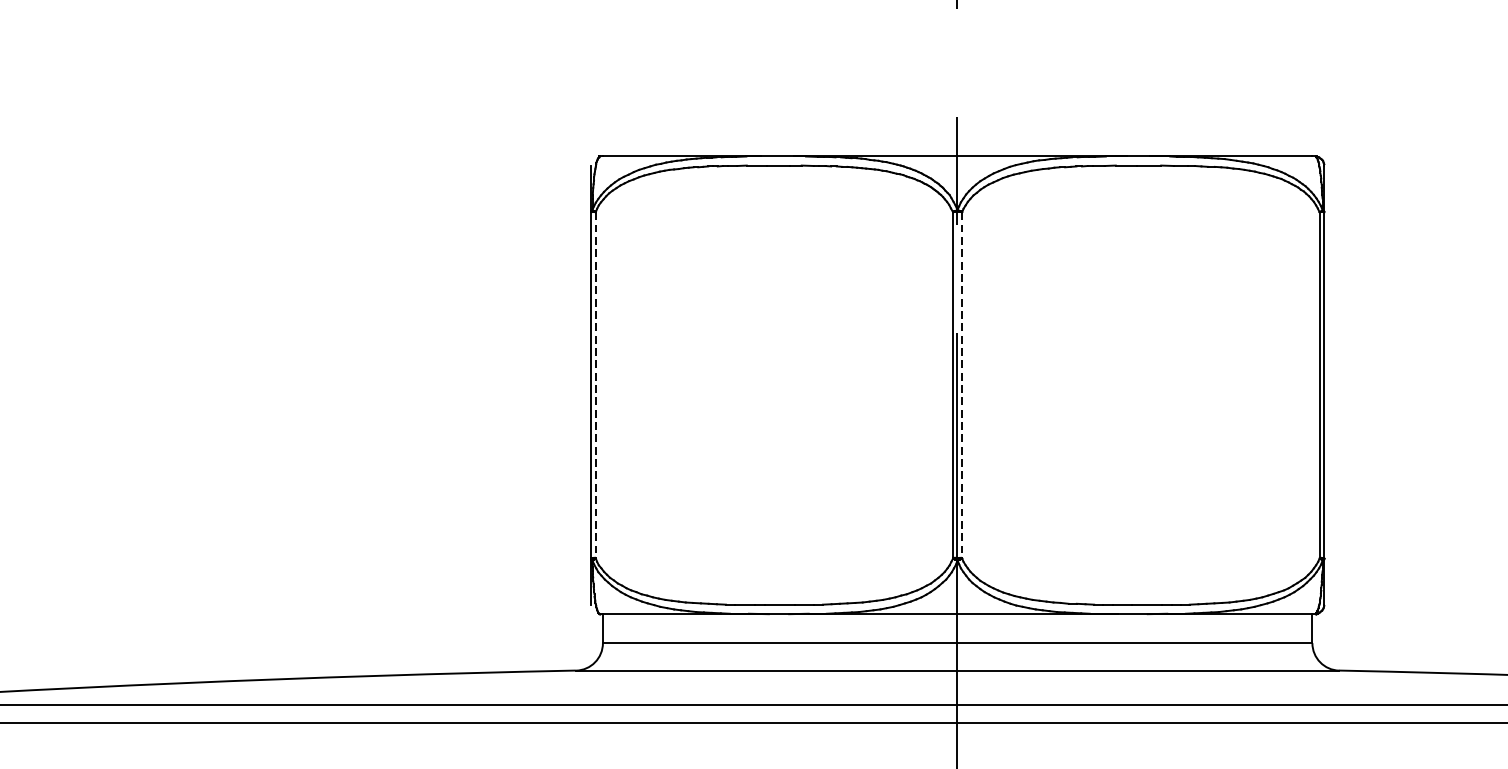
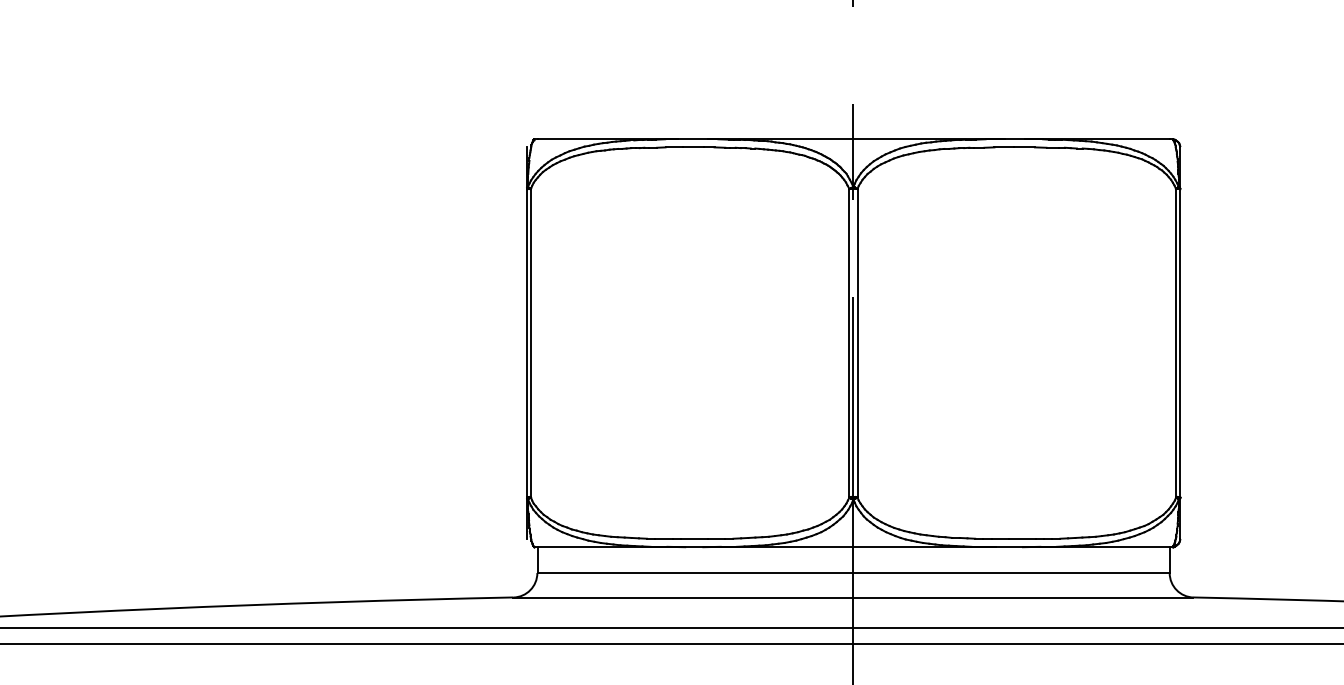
line: (596, 385) -> (531, 343), dashed -> solid
line: (962, 385) -> (857, 343), dashed -> solid

